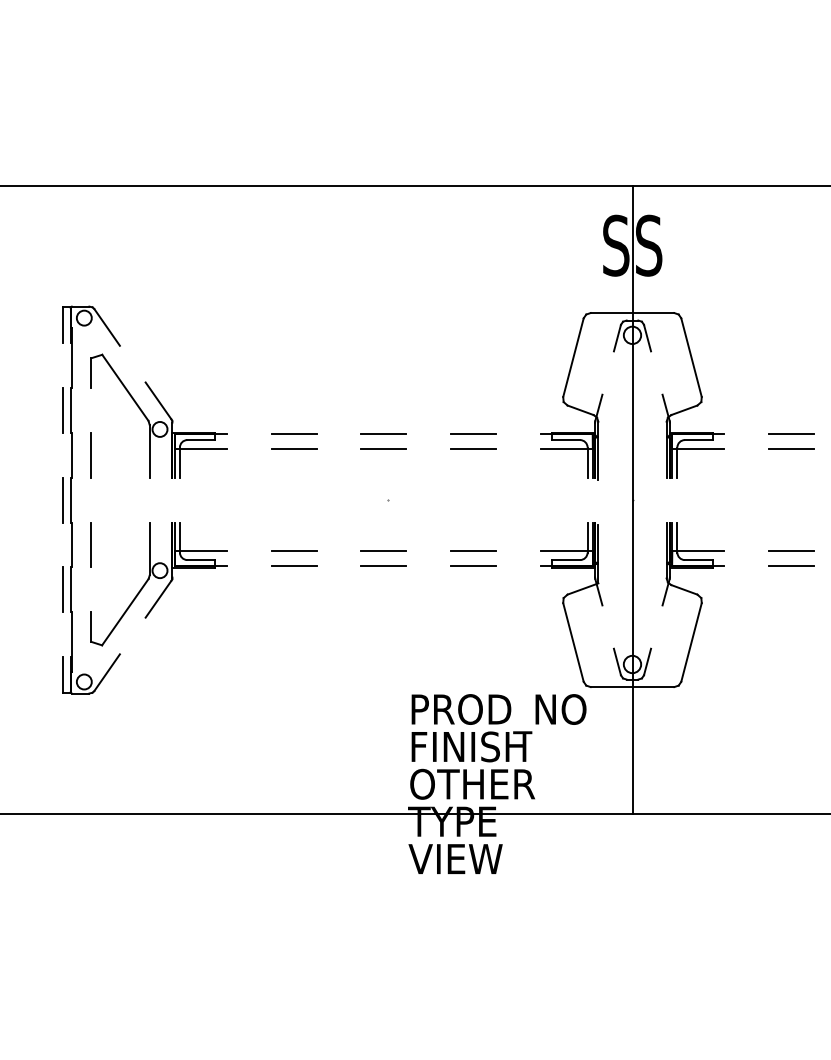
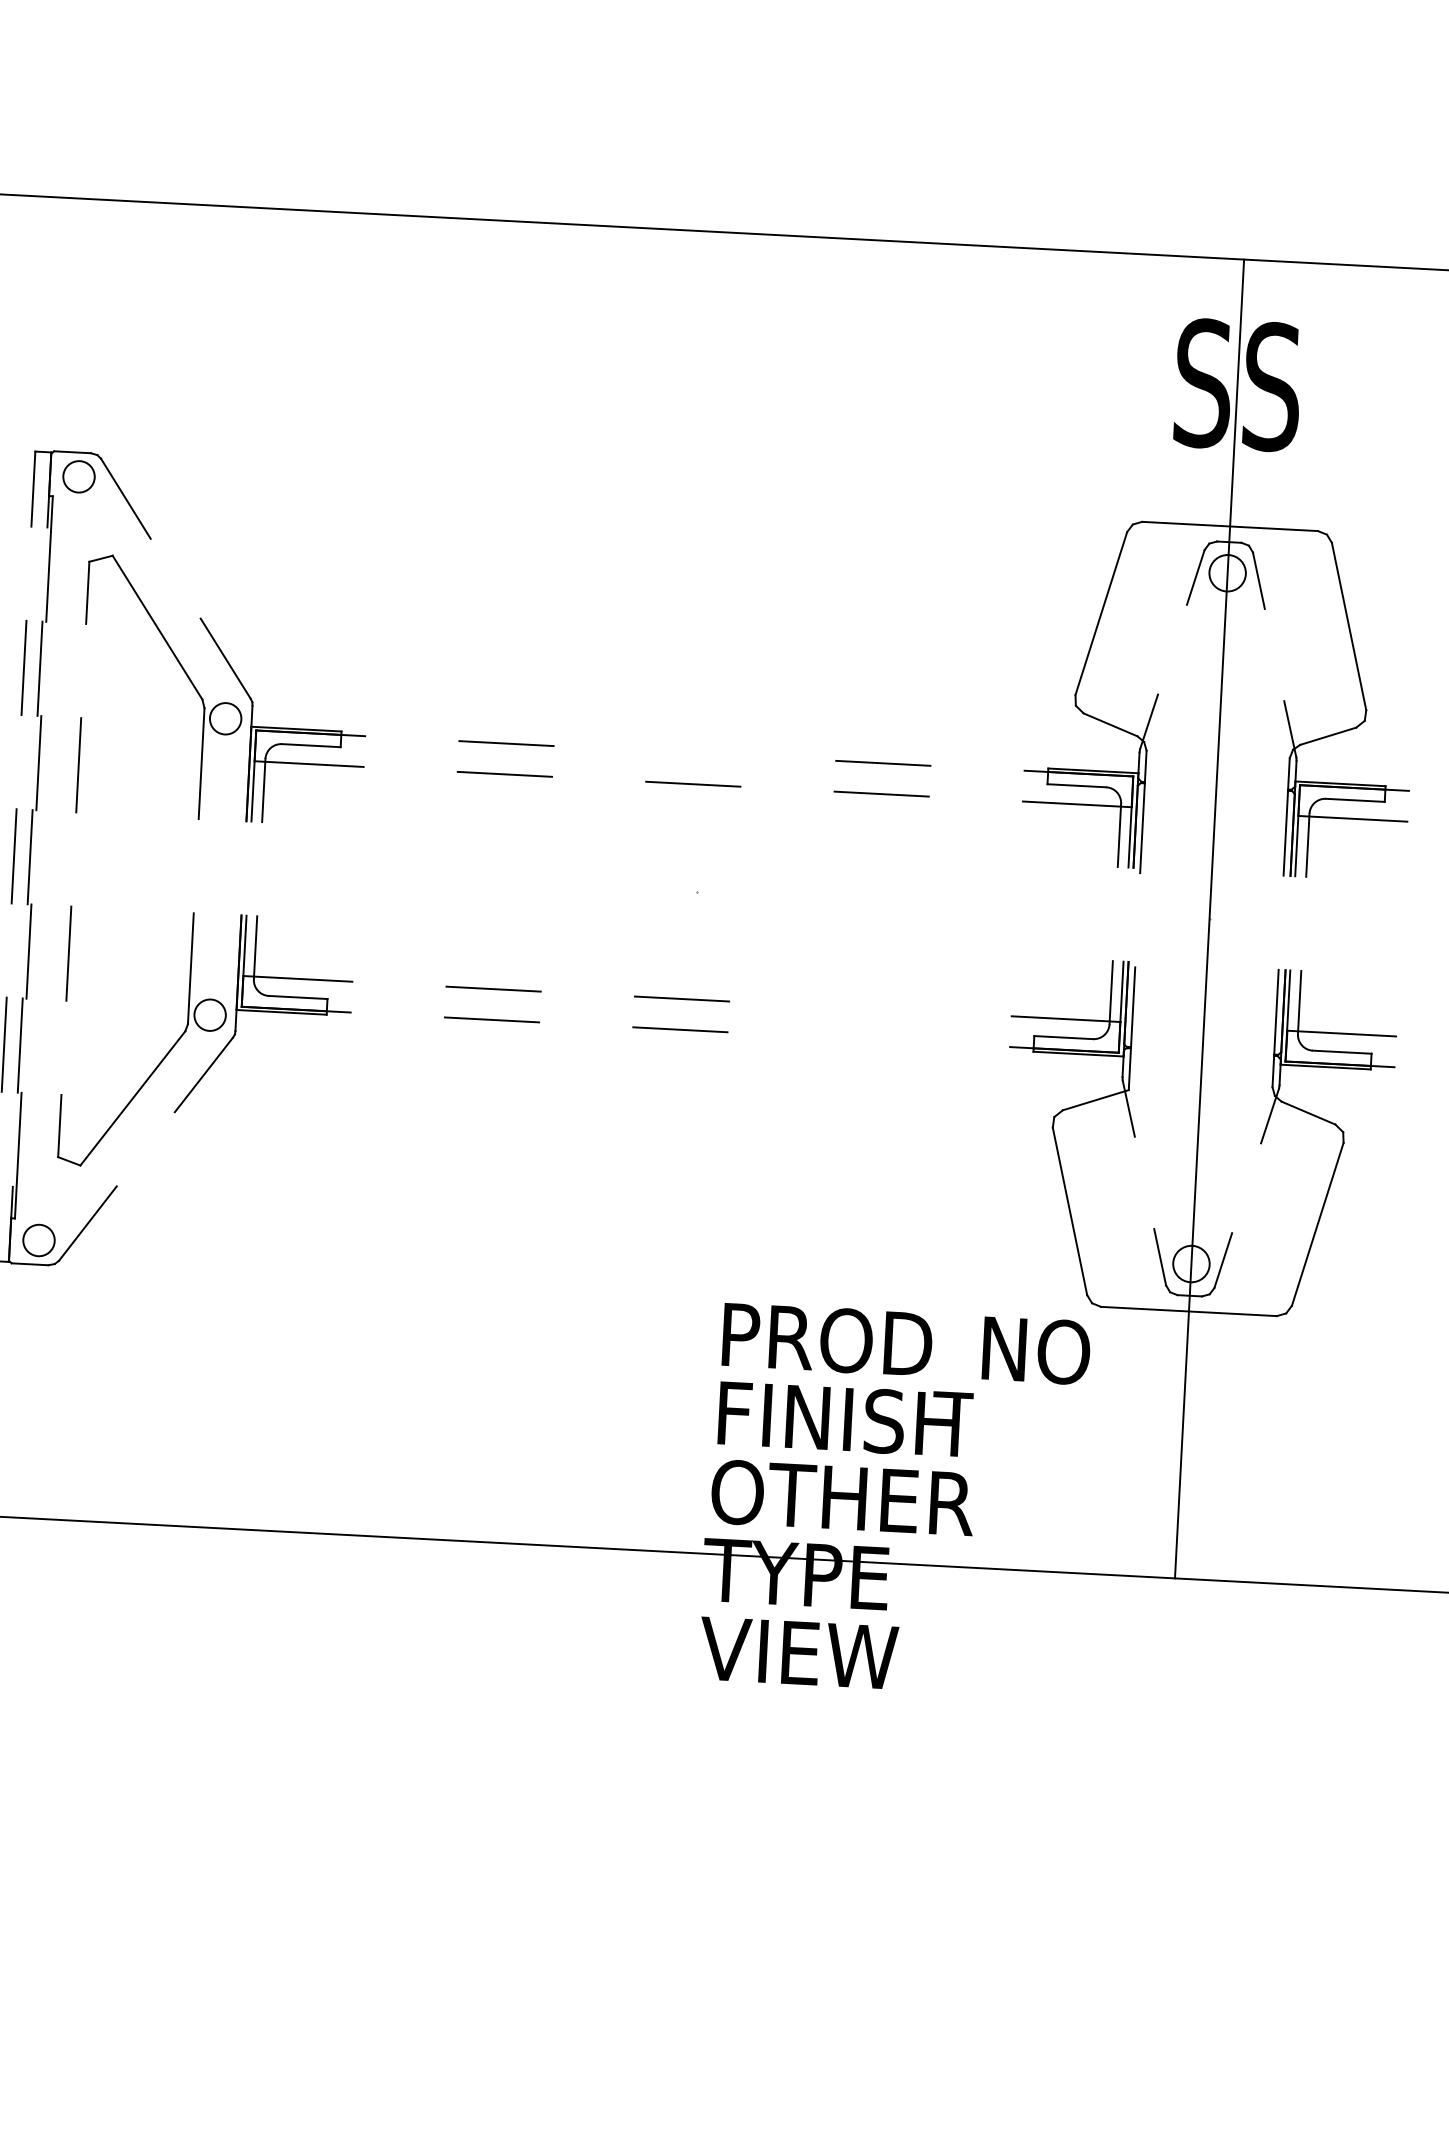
line: (383, 434) -> (694, 753), removed
line: (473, 550) -> (870, 1007), removed
line: (473, 565) -> (868, 1038), removed

